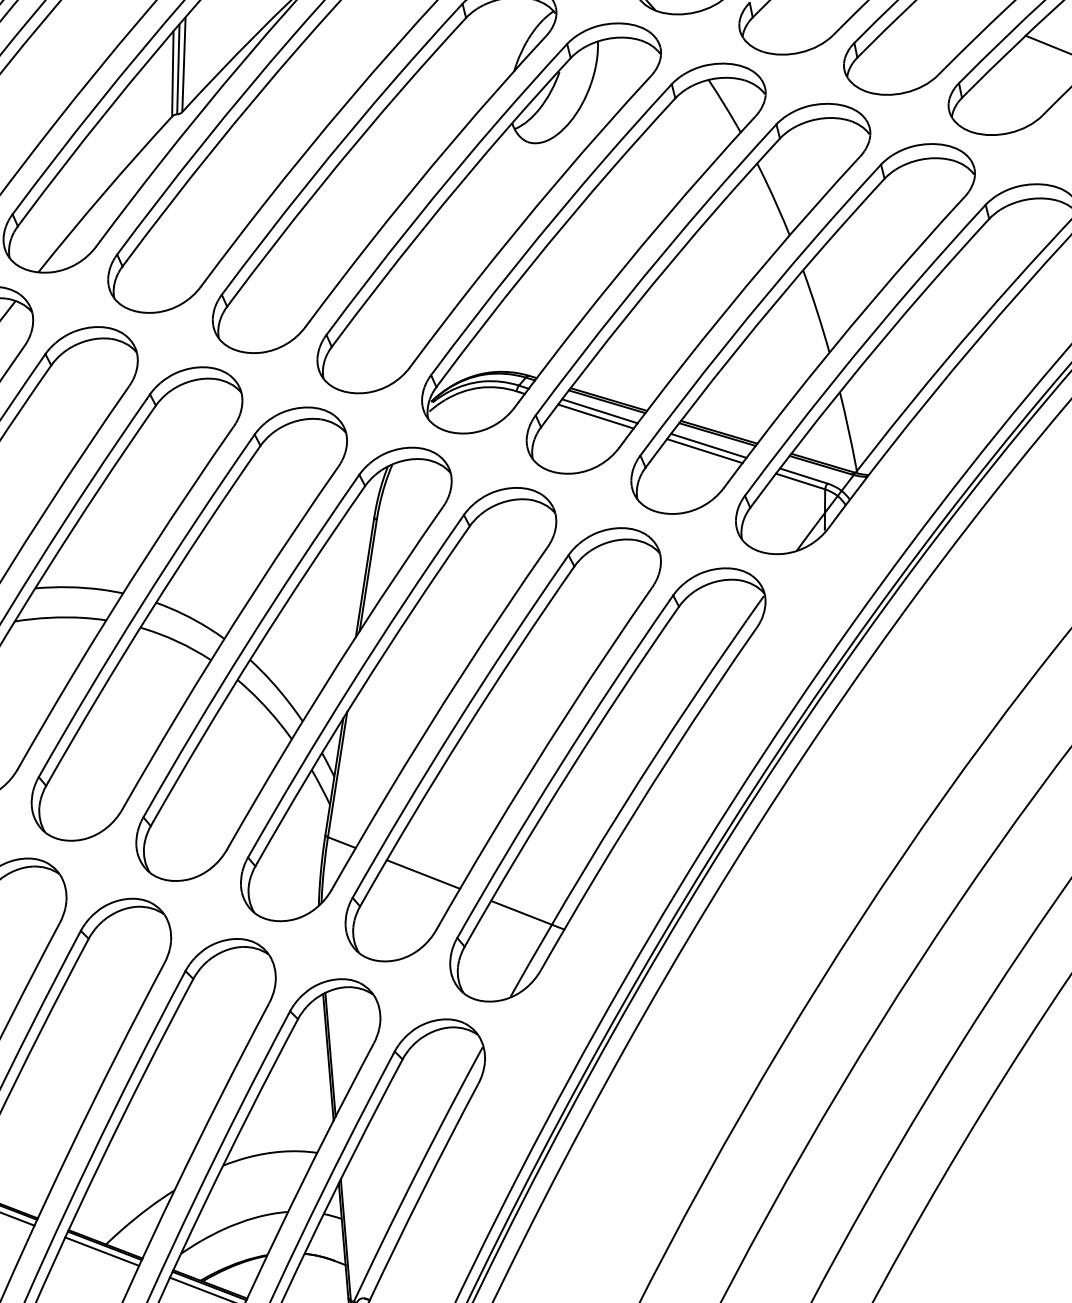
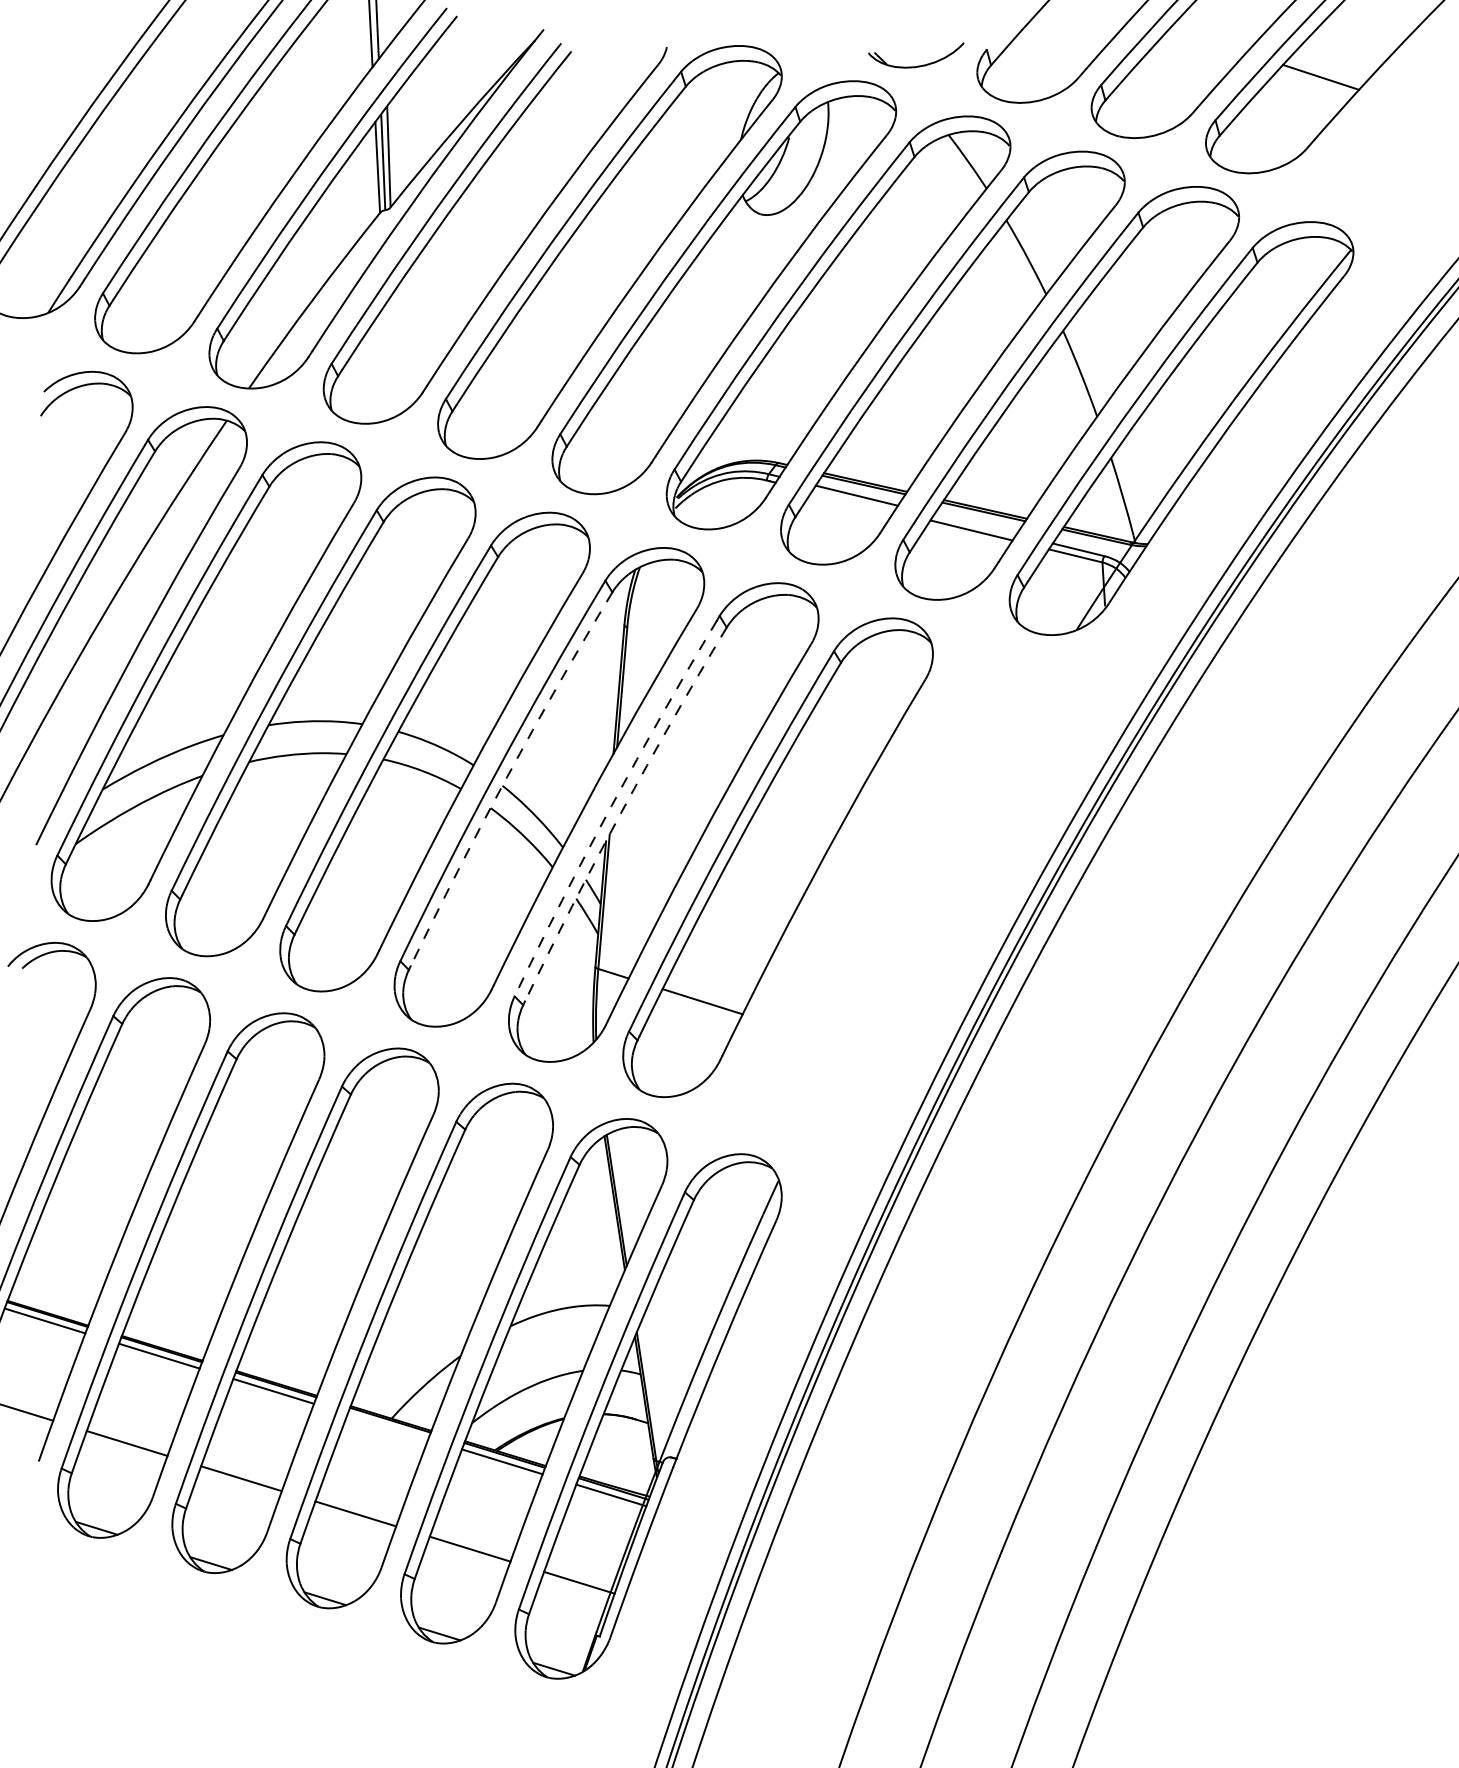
line: (596, 416) -> (853, 501), removed
line: (708, 445) -> (975, 524), removed
arc: (255, 651) -> (507, 776), solid -> dashed
arc: (350, 686) -> (611, 806), solid -> dashed
arc: (359, 692) -> (621, 812), solid -> dashed
part: (607, 784) -> (892, 892), removed
line: (101, 1251) -> (387, 1426), removed

